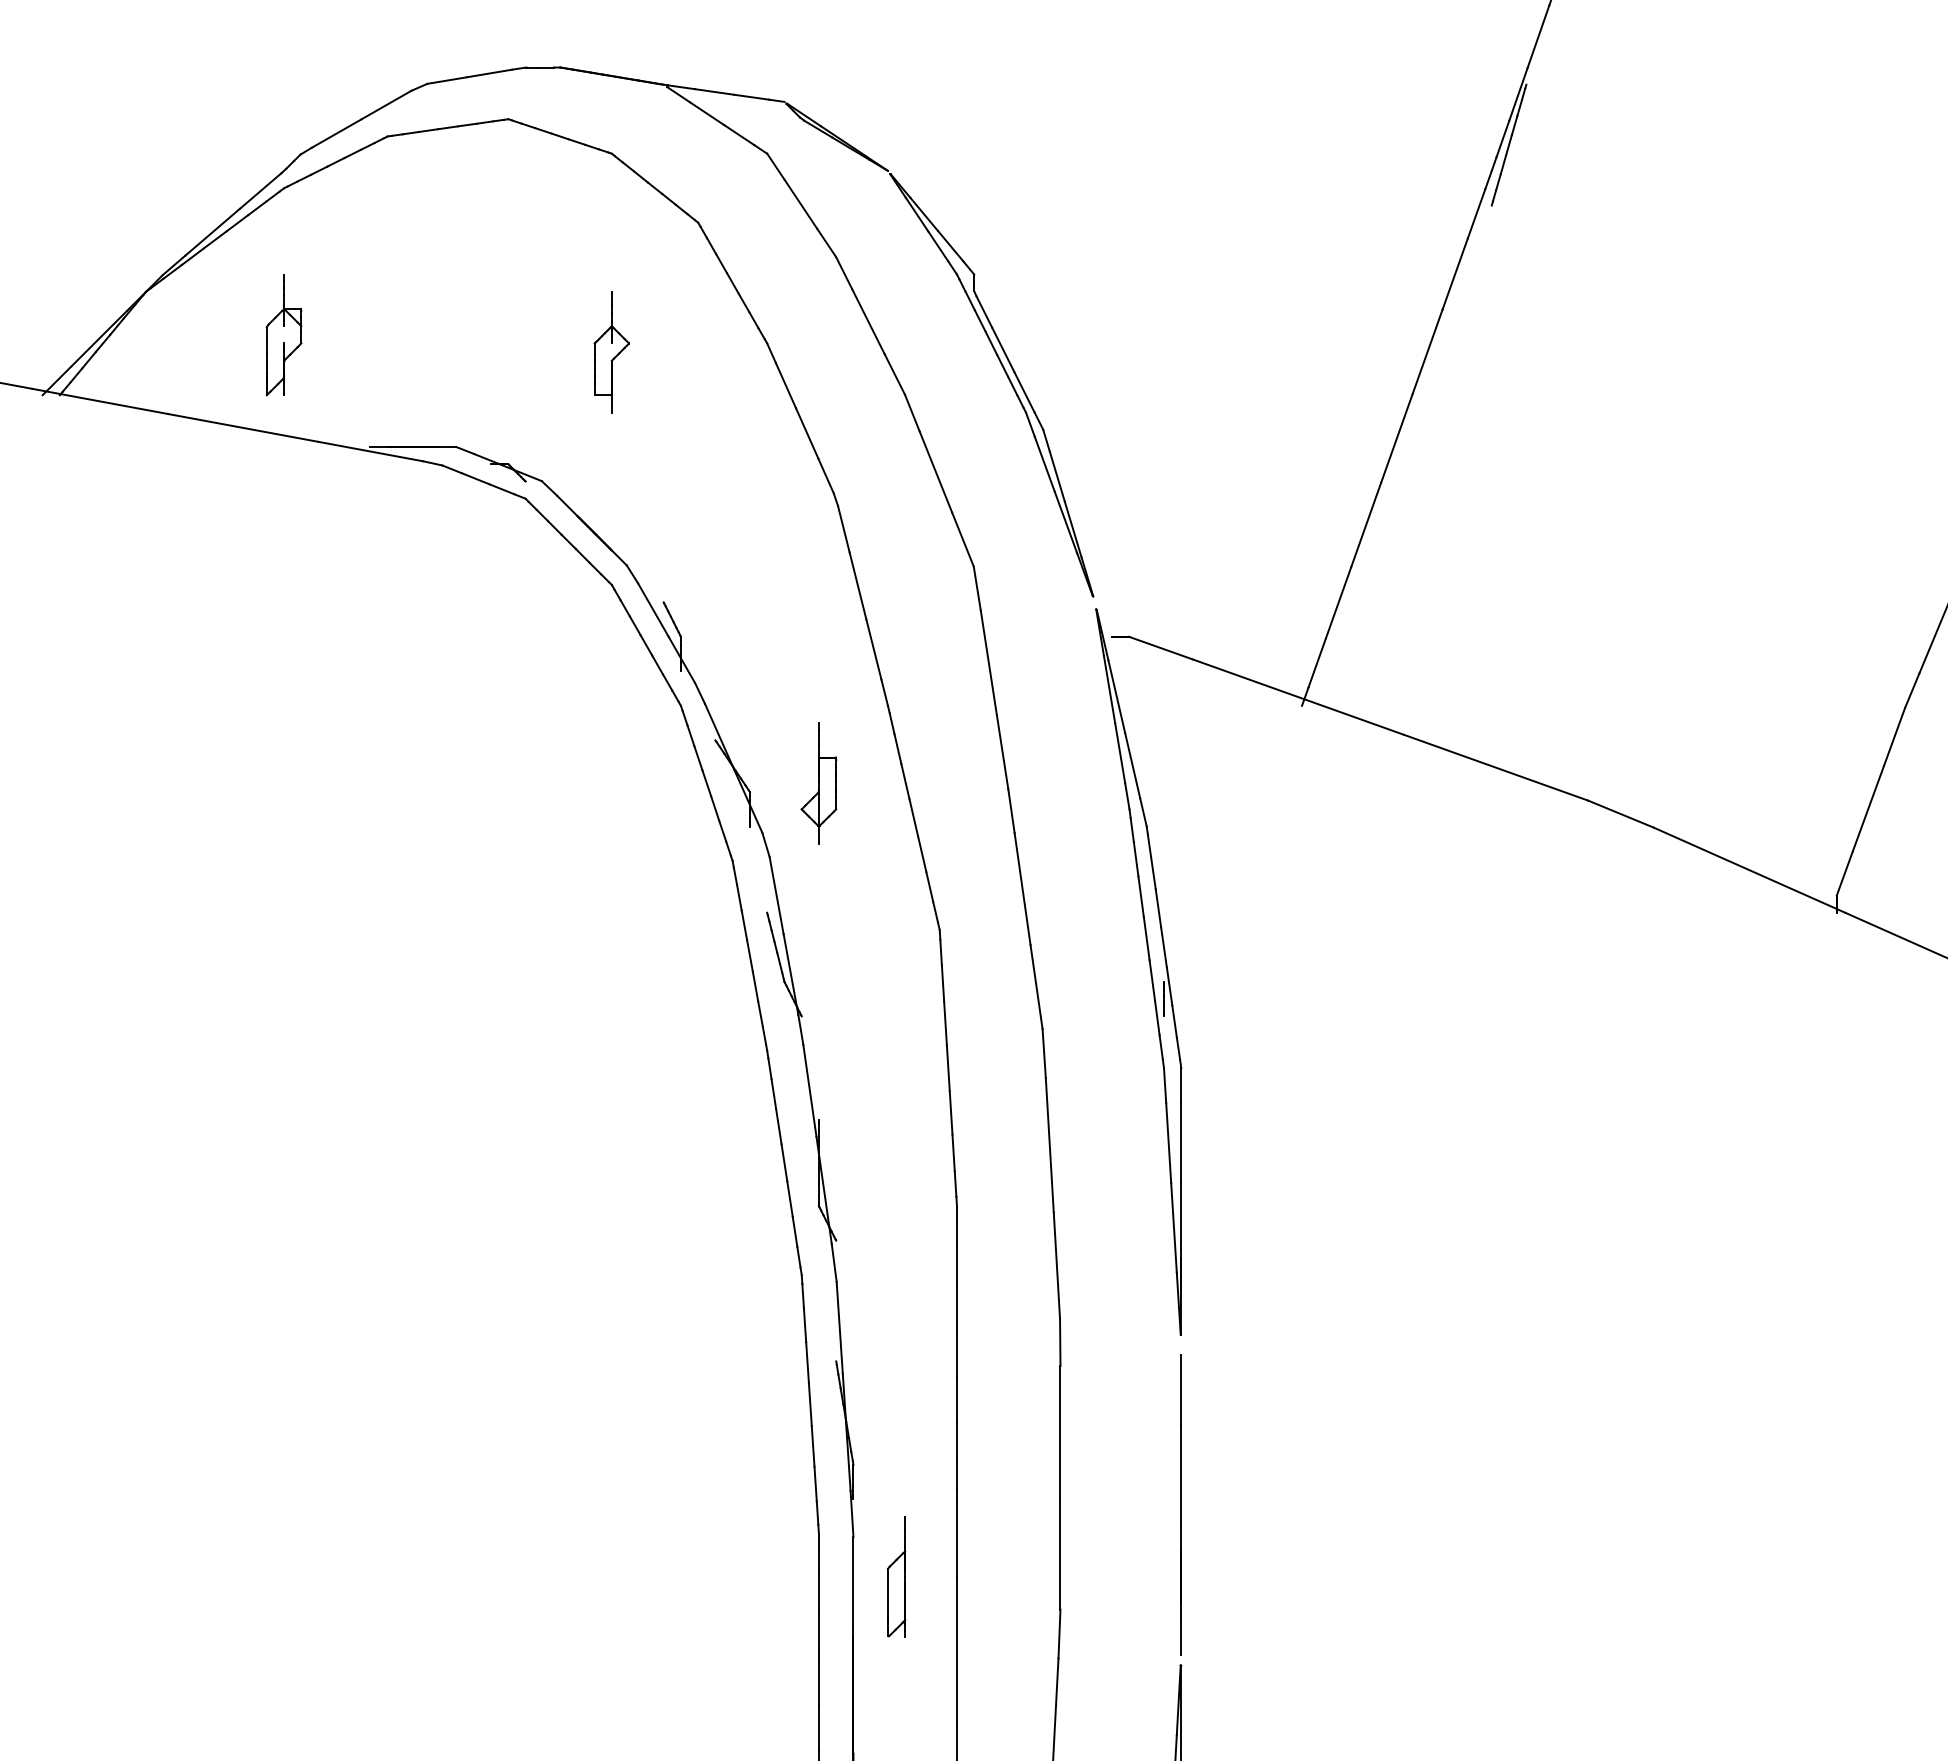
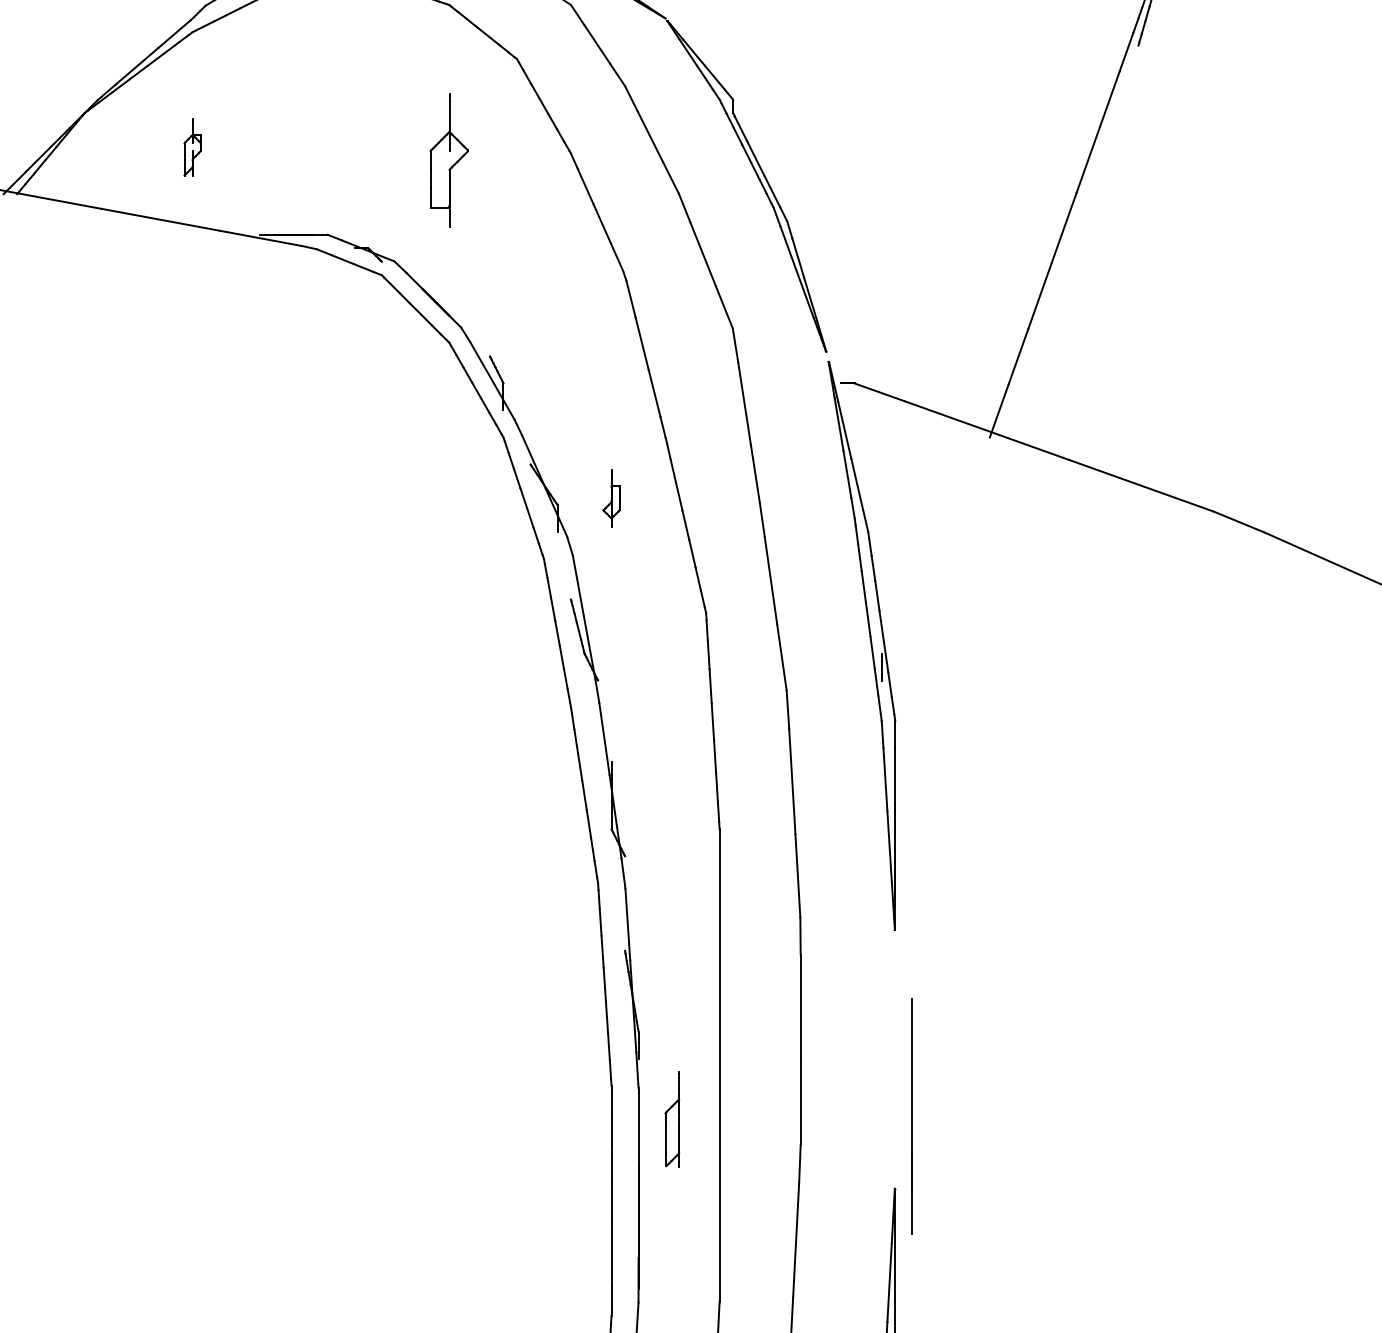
part: (283, 335) -> (192, 147), size x0.6
part: (611, 352) -> (449, 160), size x1.4
part: (818, 783) -> (611, 498), size x0.6
line: (1180, 1504) -> (911, 1116), moved

